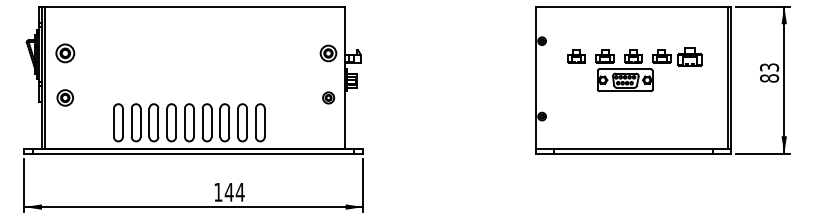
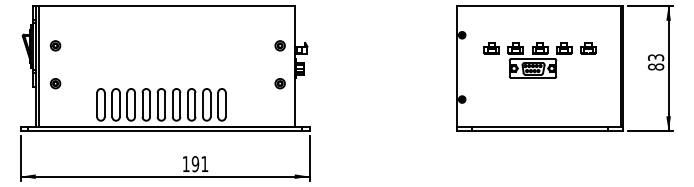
part: (64, 53) -> (54, 45), size x0.62
part: (328, 53) -> (280, 45), size x0.71
part: (690, 56) -> (588, 48), size x0.71
part: (64, 97) -> (54, 83), size x0.71
text: (234, 191) -> (199, 163), 144 -> 191

